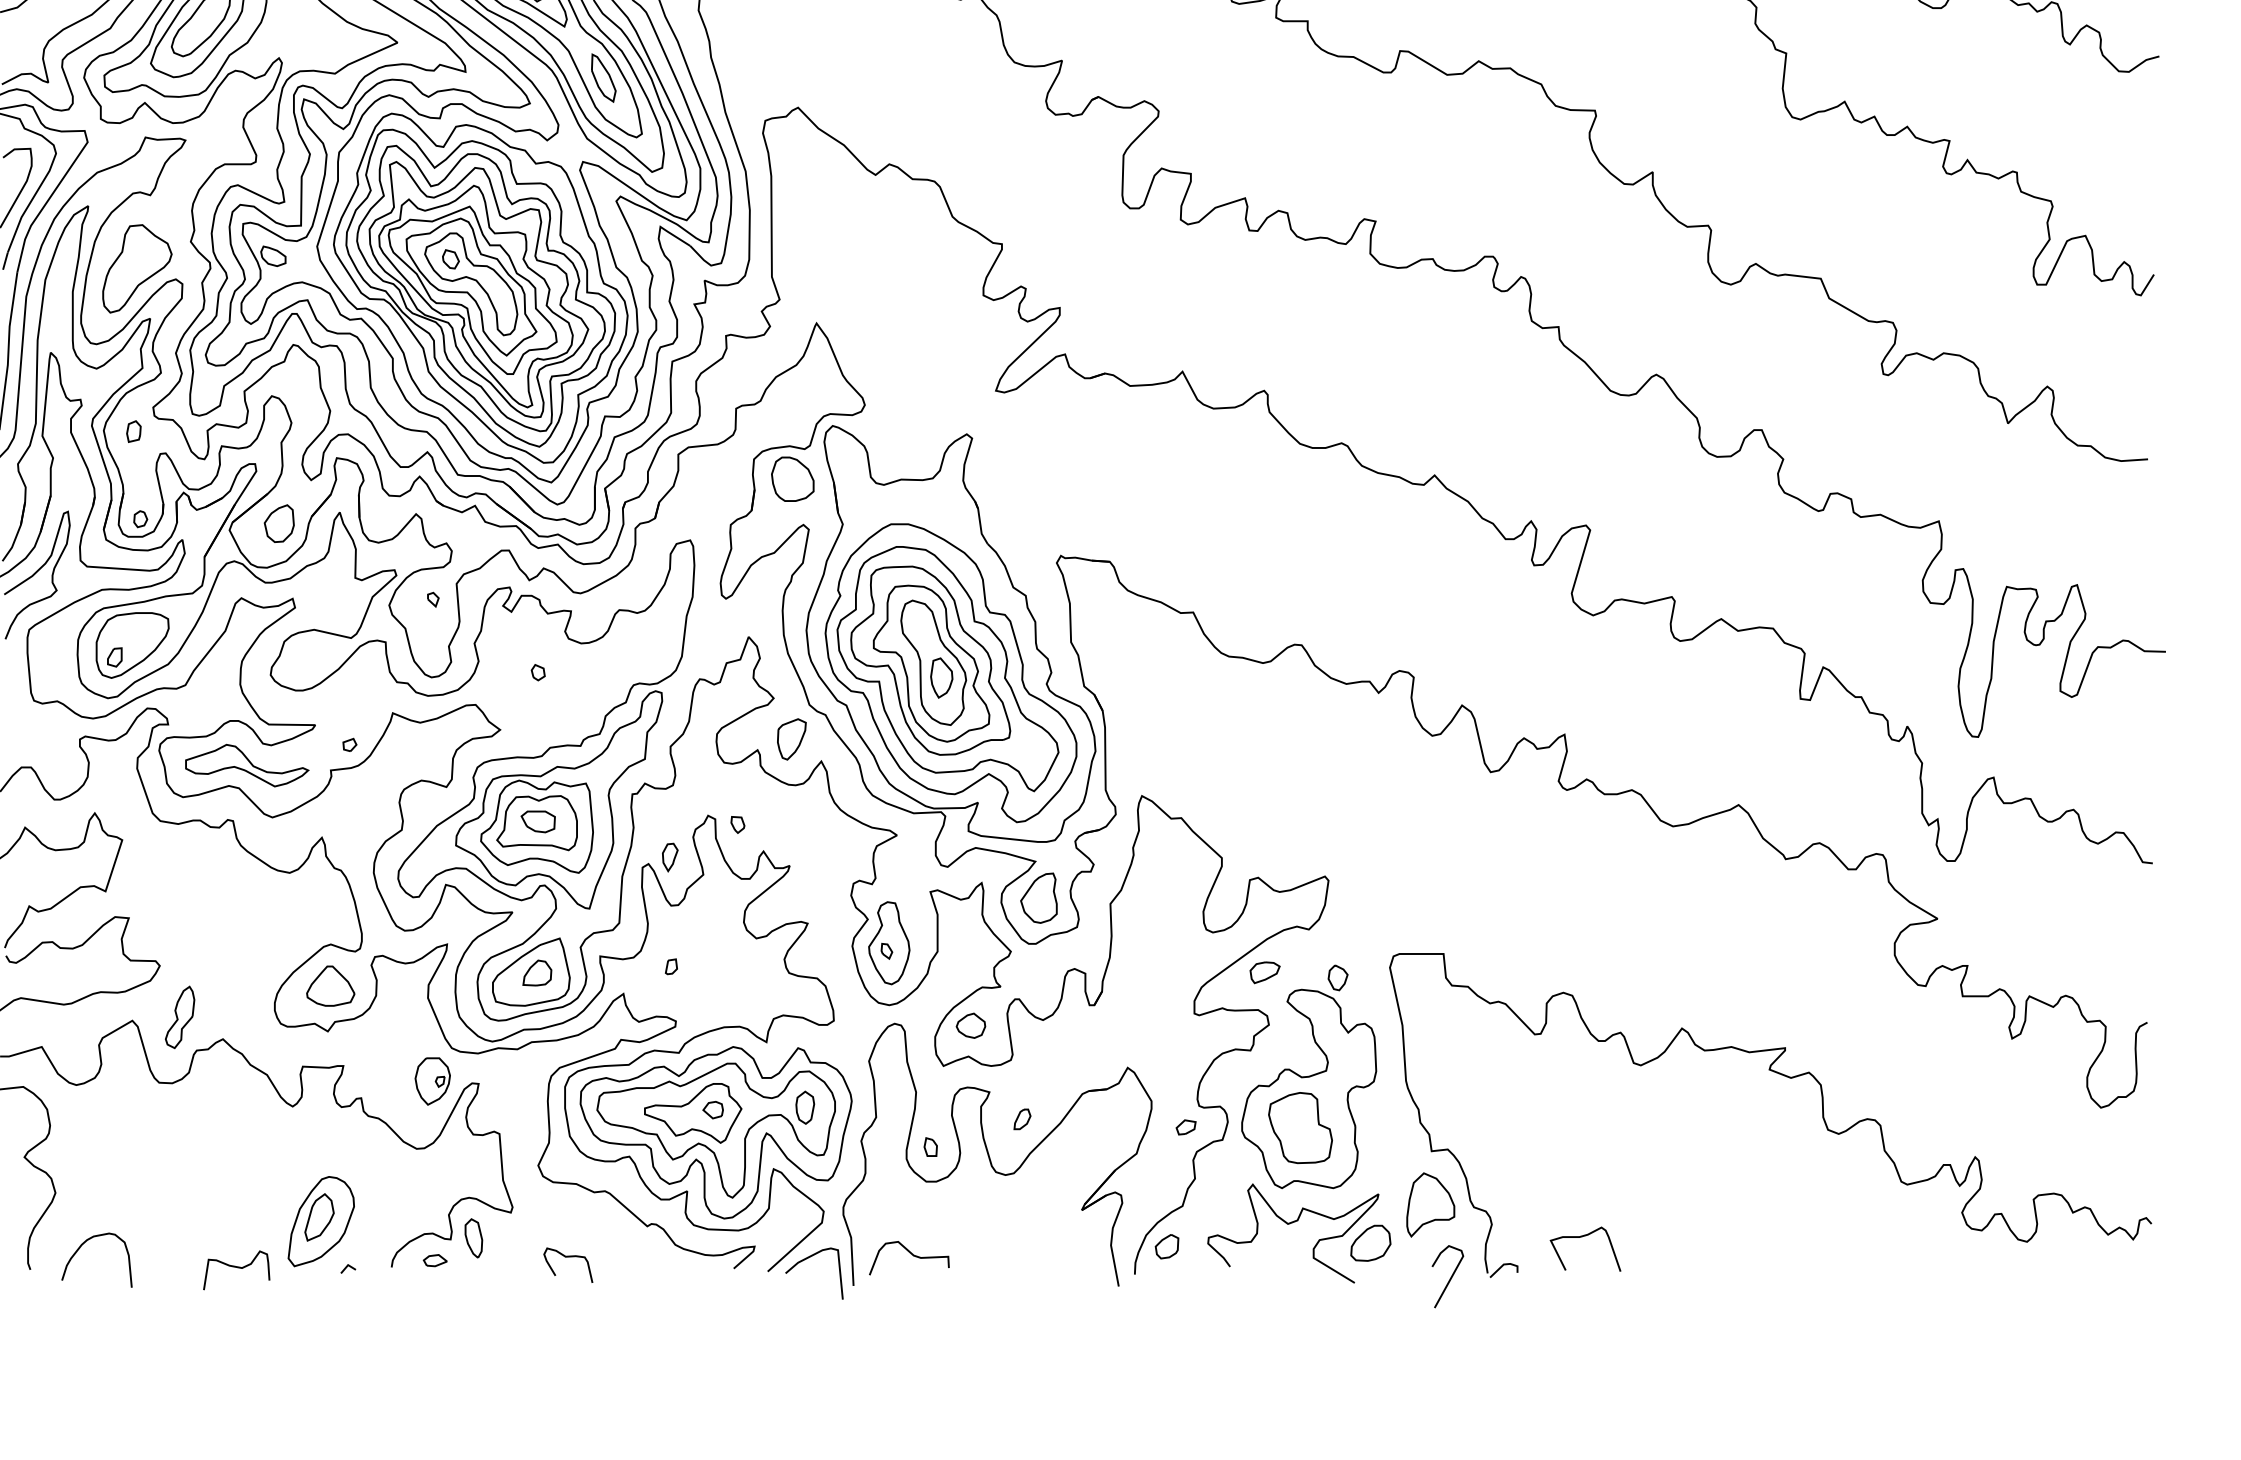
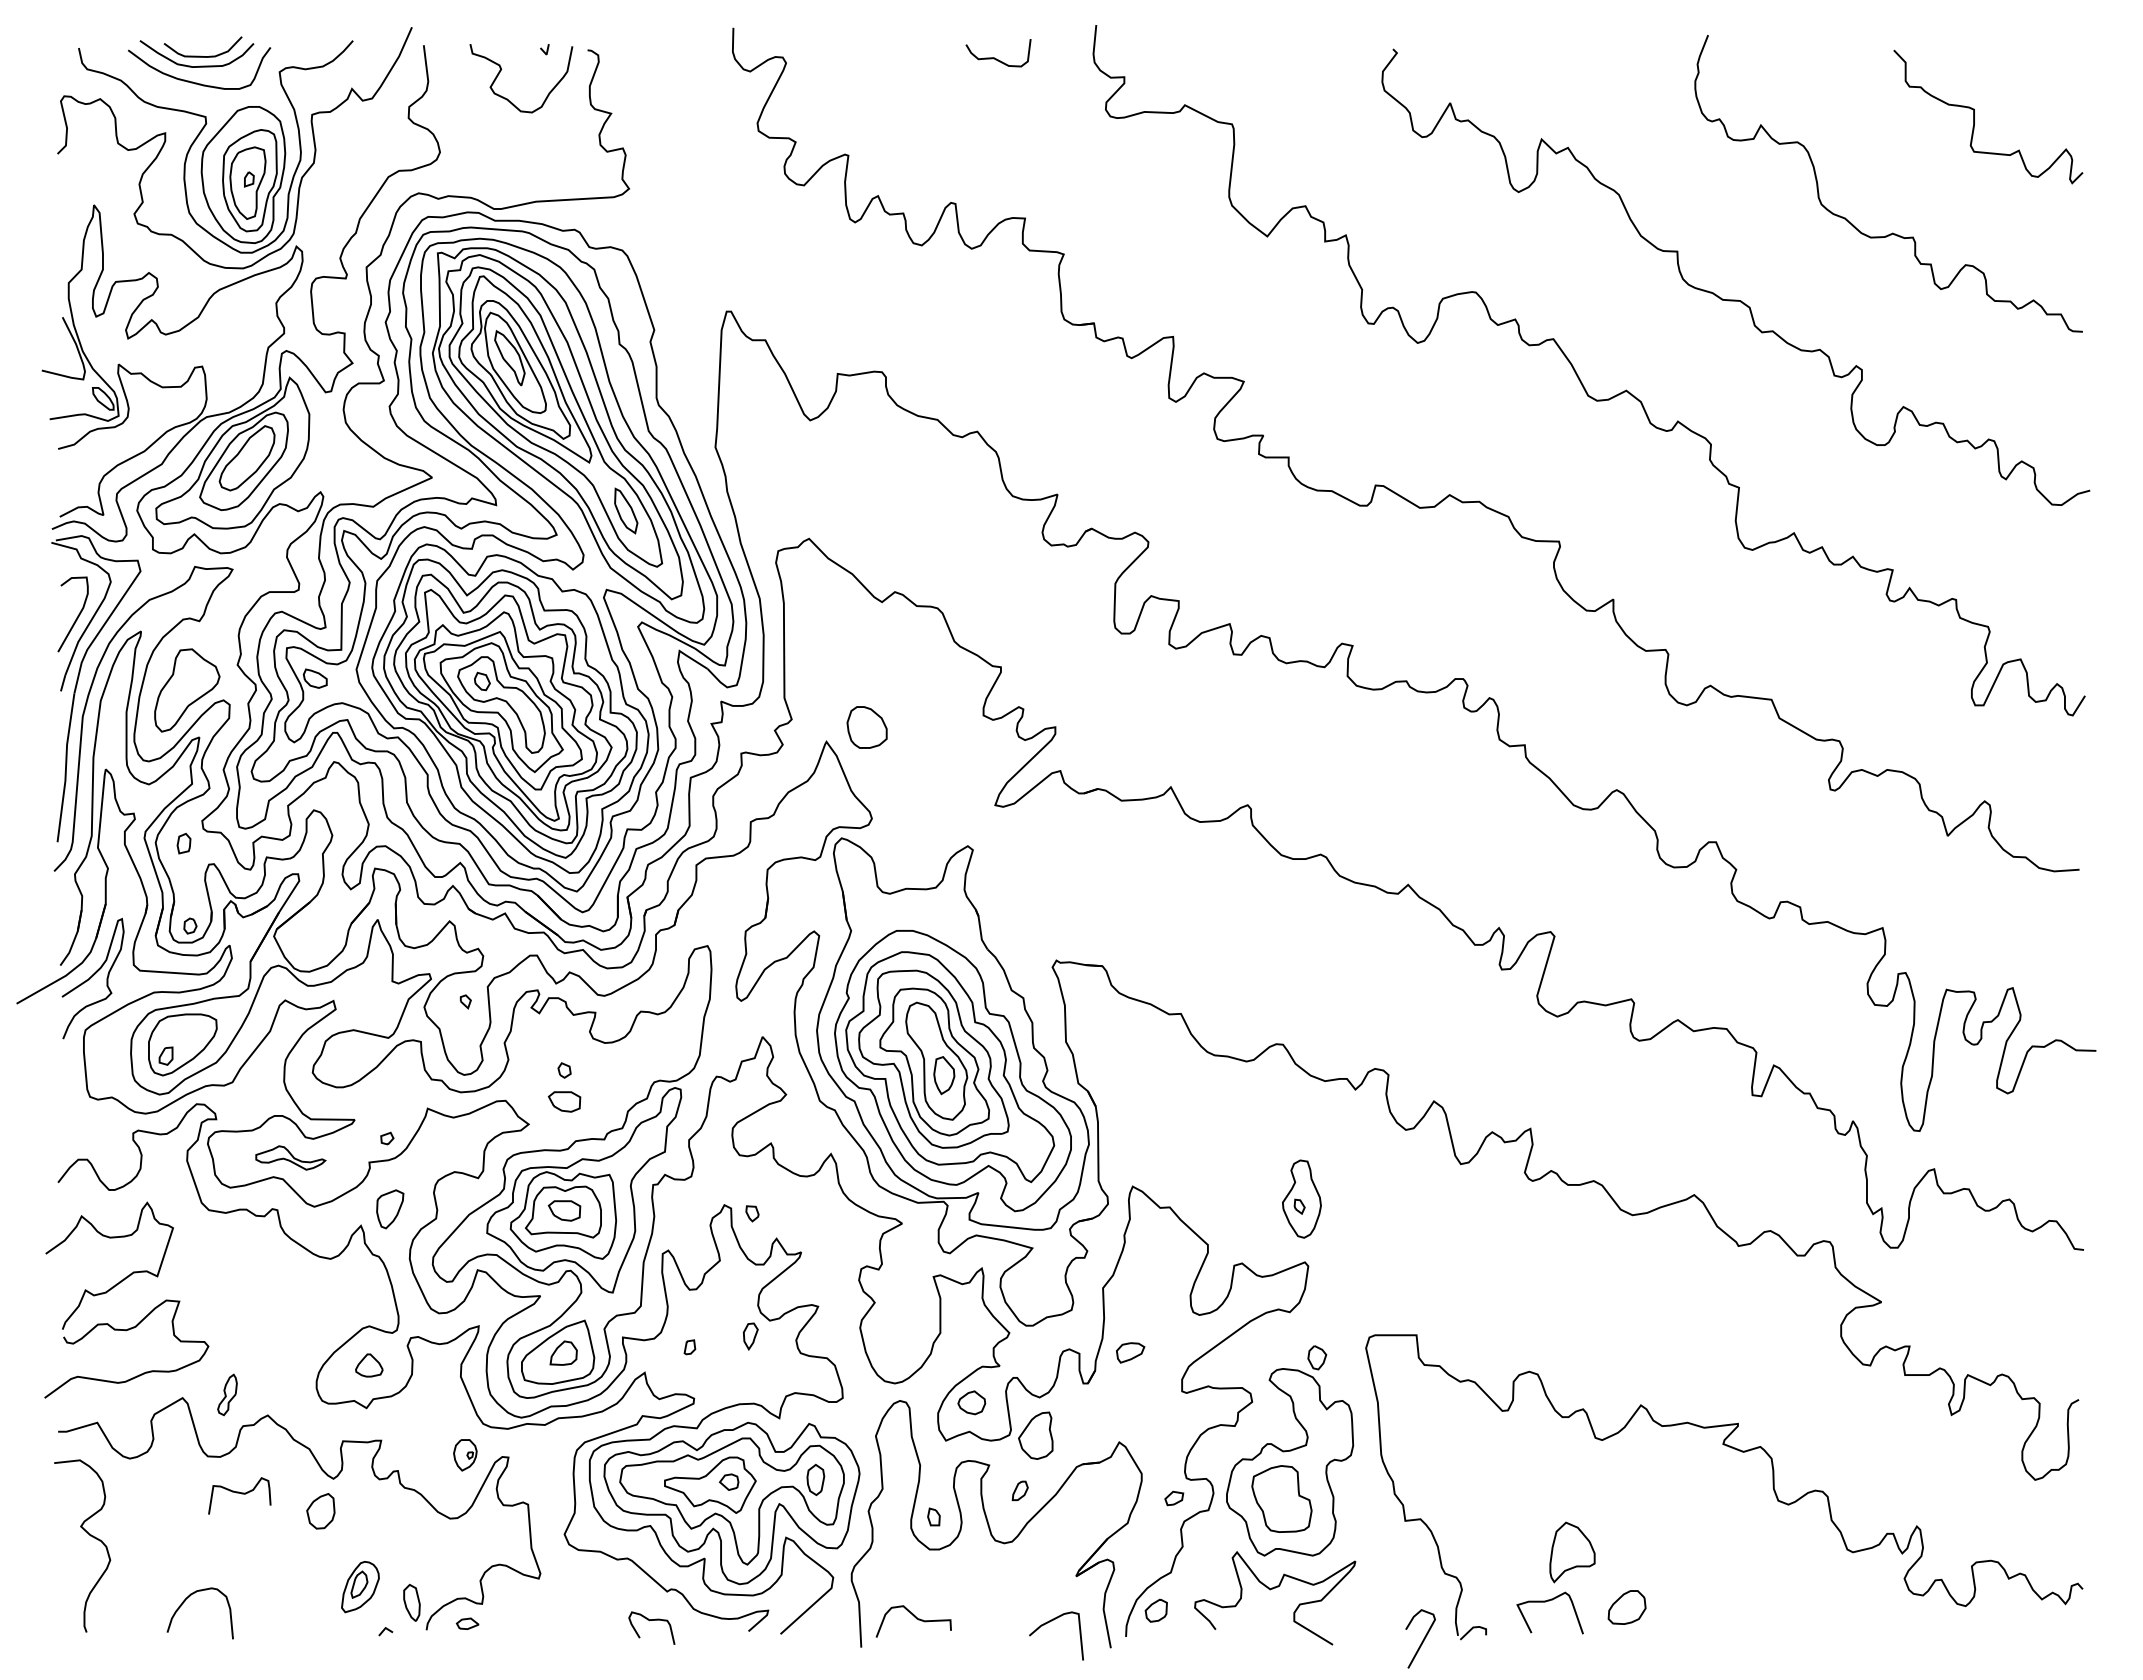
part: (792, 479) -> (866, 727), moved
part: (278, 523) -> (320, 1511), moved
part: (538, 705) -> (564, 1101), added
part: (792, 739) -> (390, 1209), moved
part: (247, 765) -> (290, 1157), size x0.6
part: (669, 857) -> (750, 1336), moved
part: (1038, 897) -> (1035, 1435), moved
part: (888, 942) -> (1301, 1198), moved
part: (1265, 972) -> (1130, 1352), moved
part: (330, 986) -> (369, 1365), size x0.6
part: (180, 1016) -> (227, 1394), size x0.7
part: (432, 1081) -> (465, 1455), size x0.7
part: (1430, 1205) -> (1572, 1552), moved
part: (321, 1220) -> (360, 1586), size x0.6
part: (473, 1237) -> (411, 1602), moved
part: (1370, 1243) -> (1626, 1607), moved
curve: (81, 1247) -> (185, 1601), moved
curve: (565, 1258) -> (649, 1621), moved
curve: (805, 1260) -> (1048, 1623), moved
curve: (236, 1267) -> (239, 1493), moved

